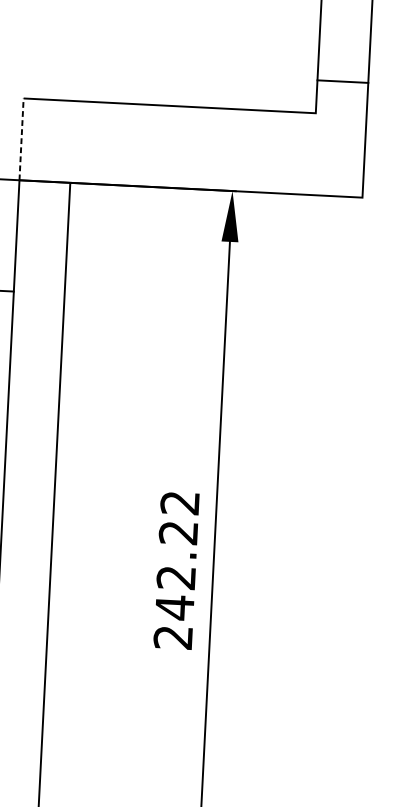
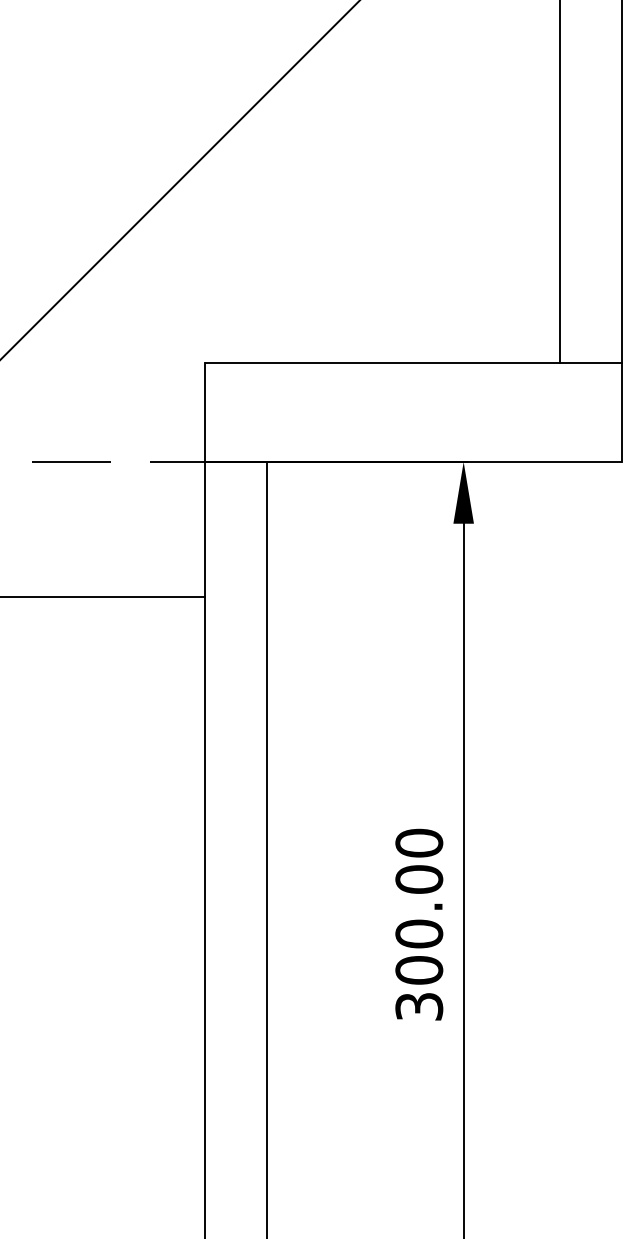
line: (342, 81) -> (590, 362), moved
line: (21, 139) -> (204, 412), dashed -> solid
text: (176, 569) -> (419, 924), 242.22 -> 300.00

